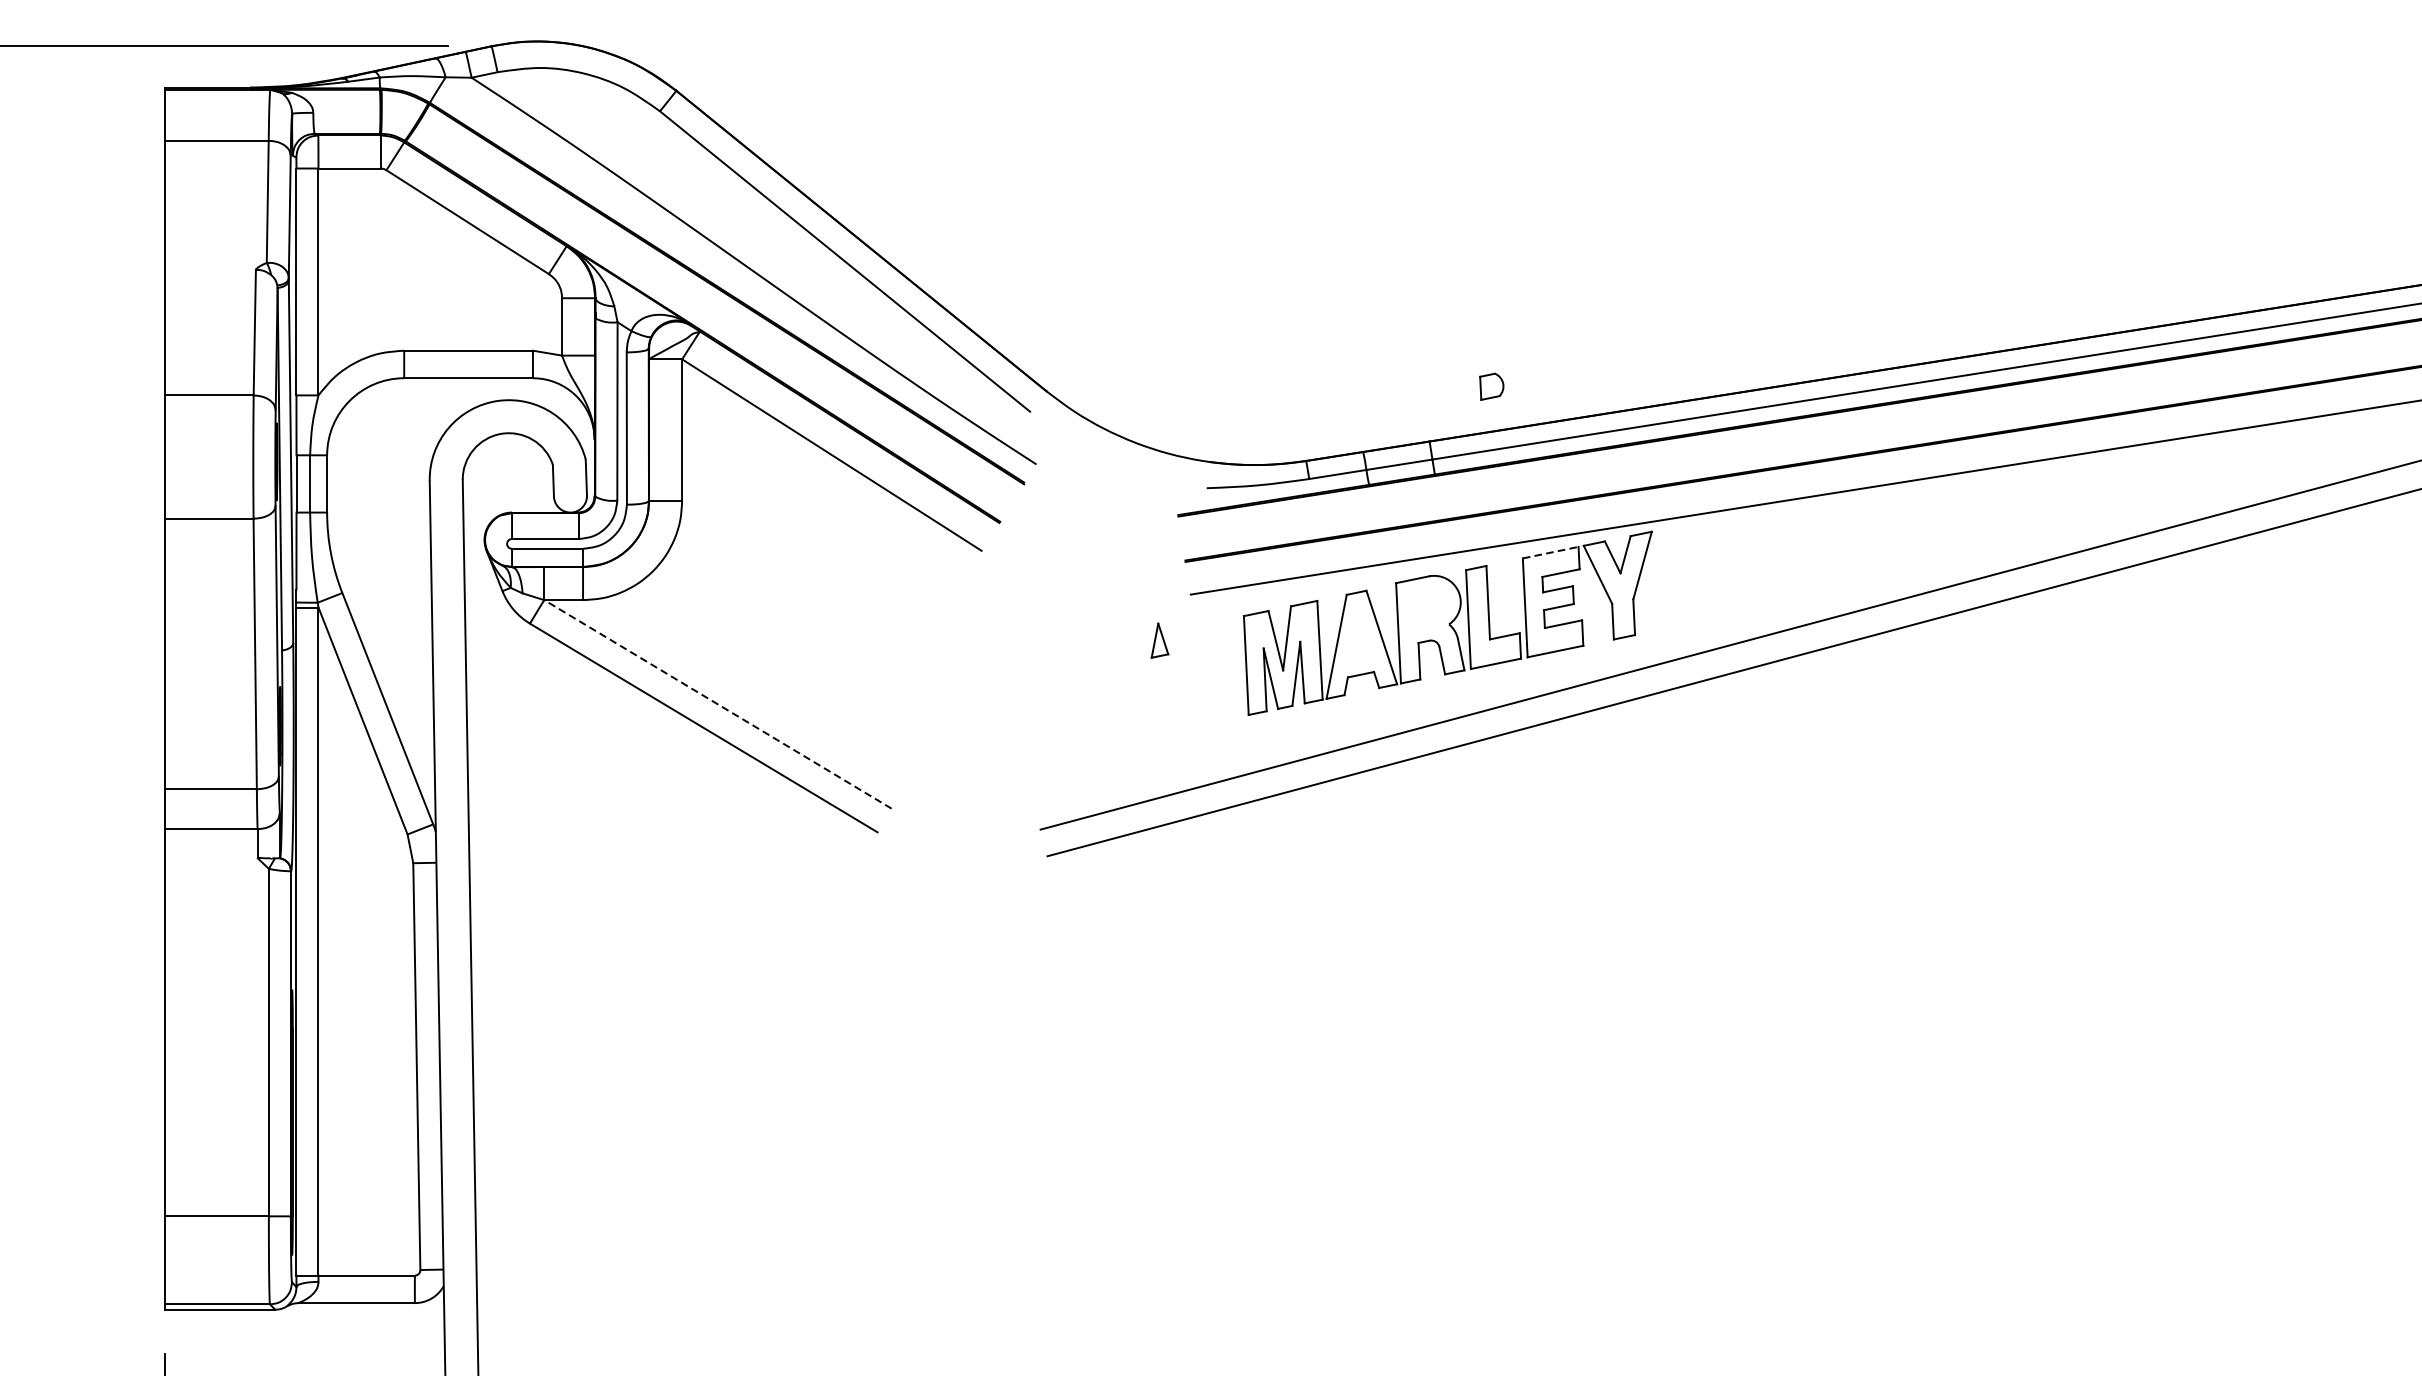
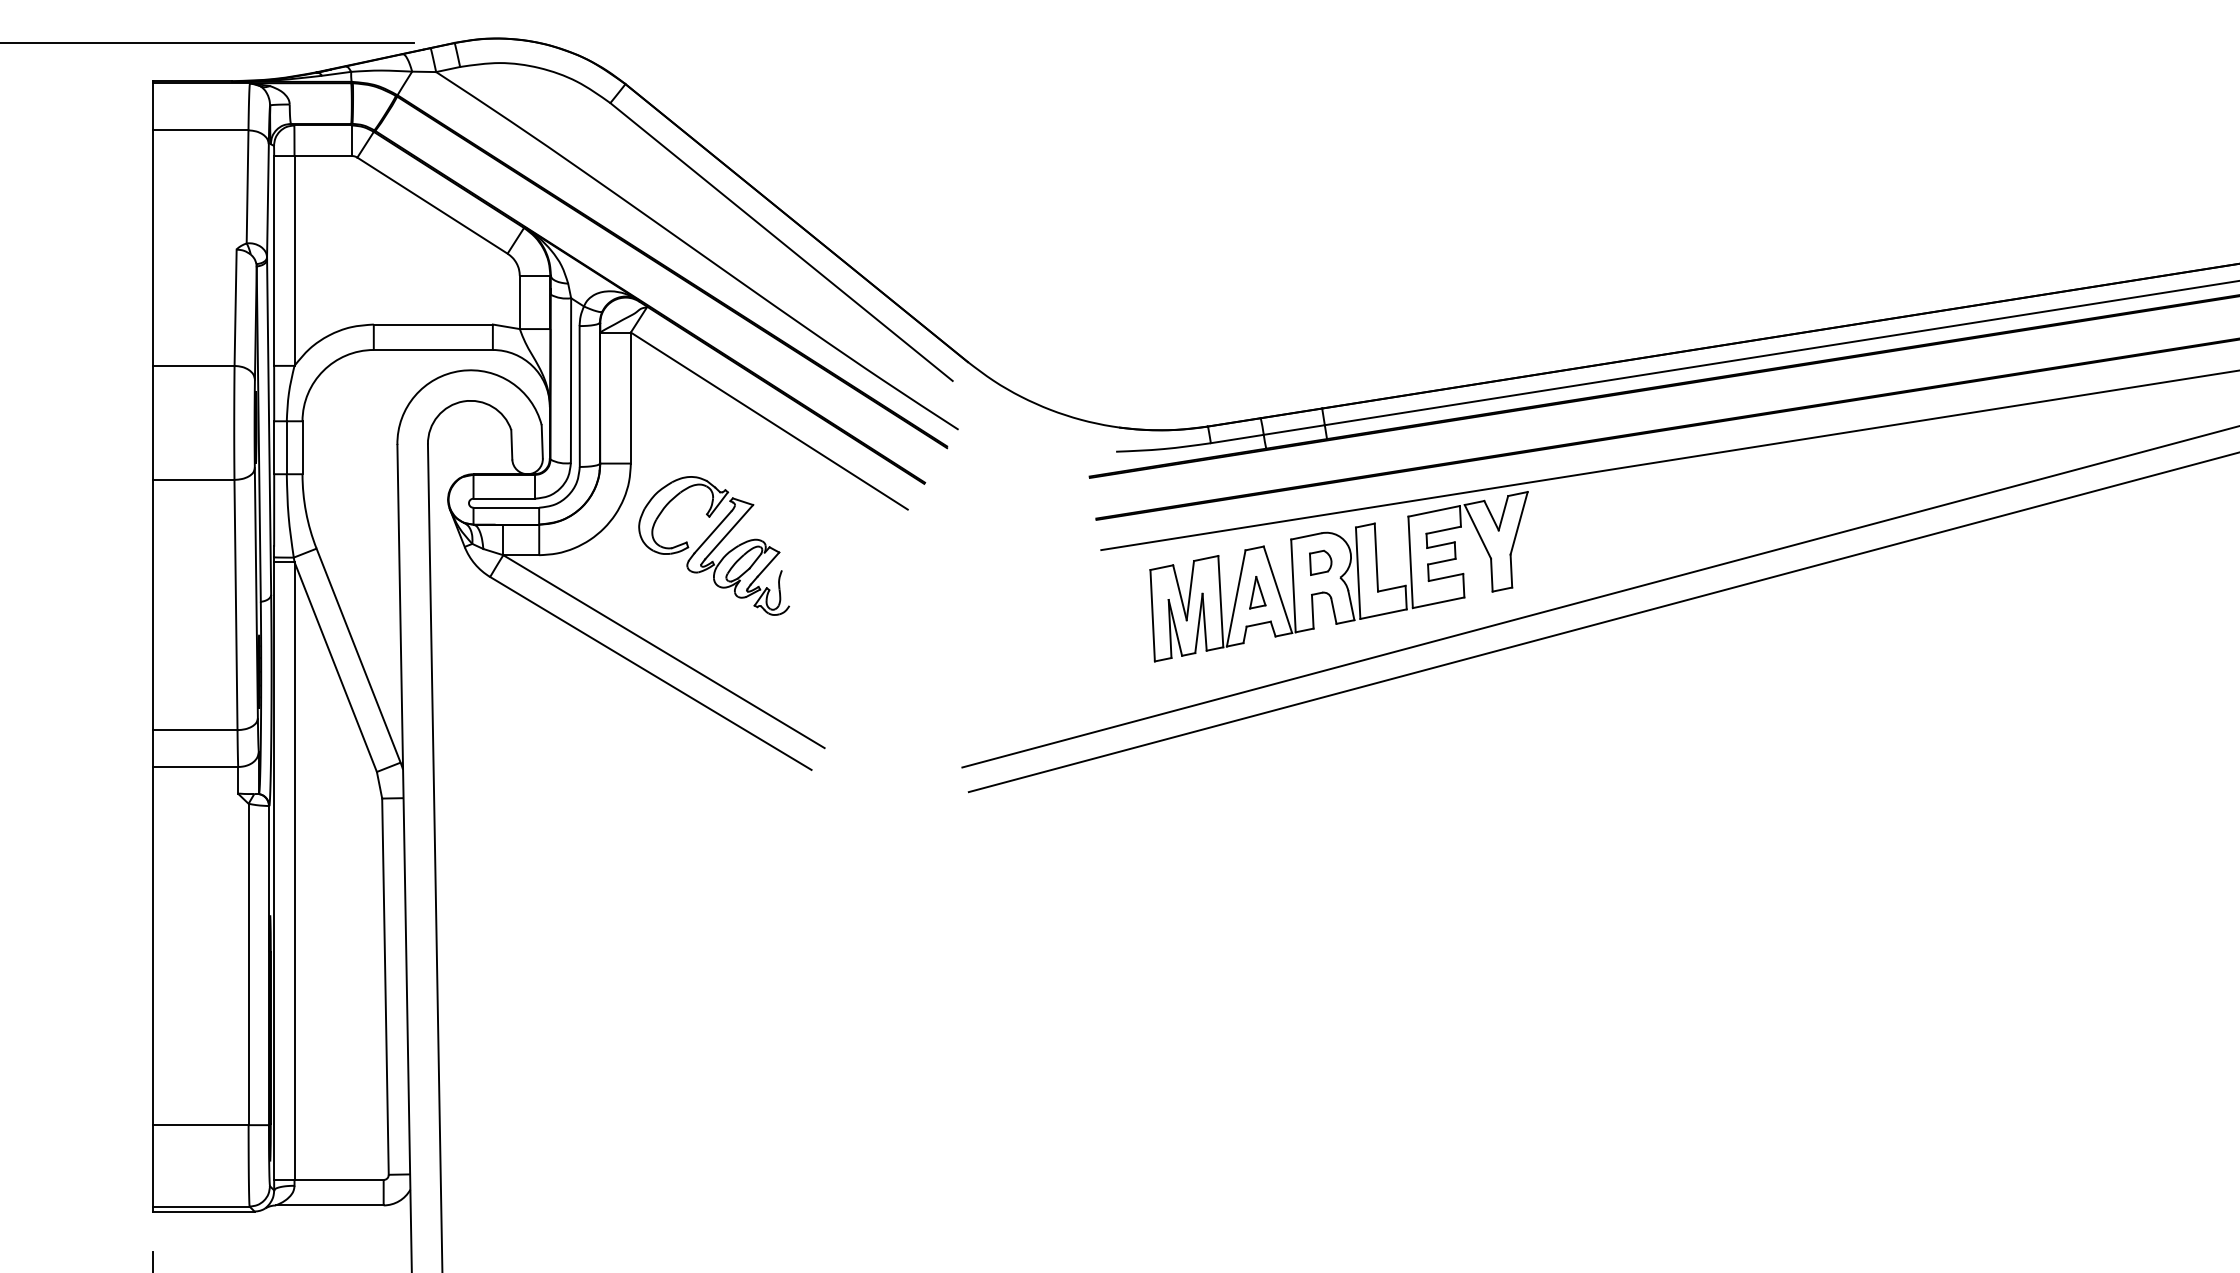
part: (1491, 386) -> (1320, 562), moved
line: (1551, 552) -> (1434, 511), dashed -> solid
part: (772, 589) -> (714, 545), added
part: (1159, 640) -> (1257, 592), moved
line: (717, 704) -> (663, 651), dashed -> solid

